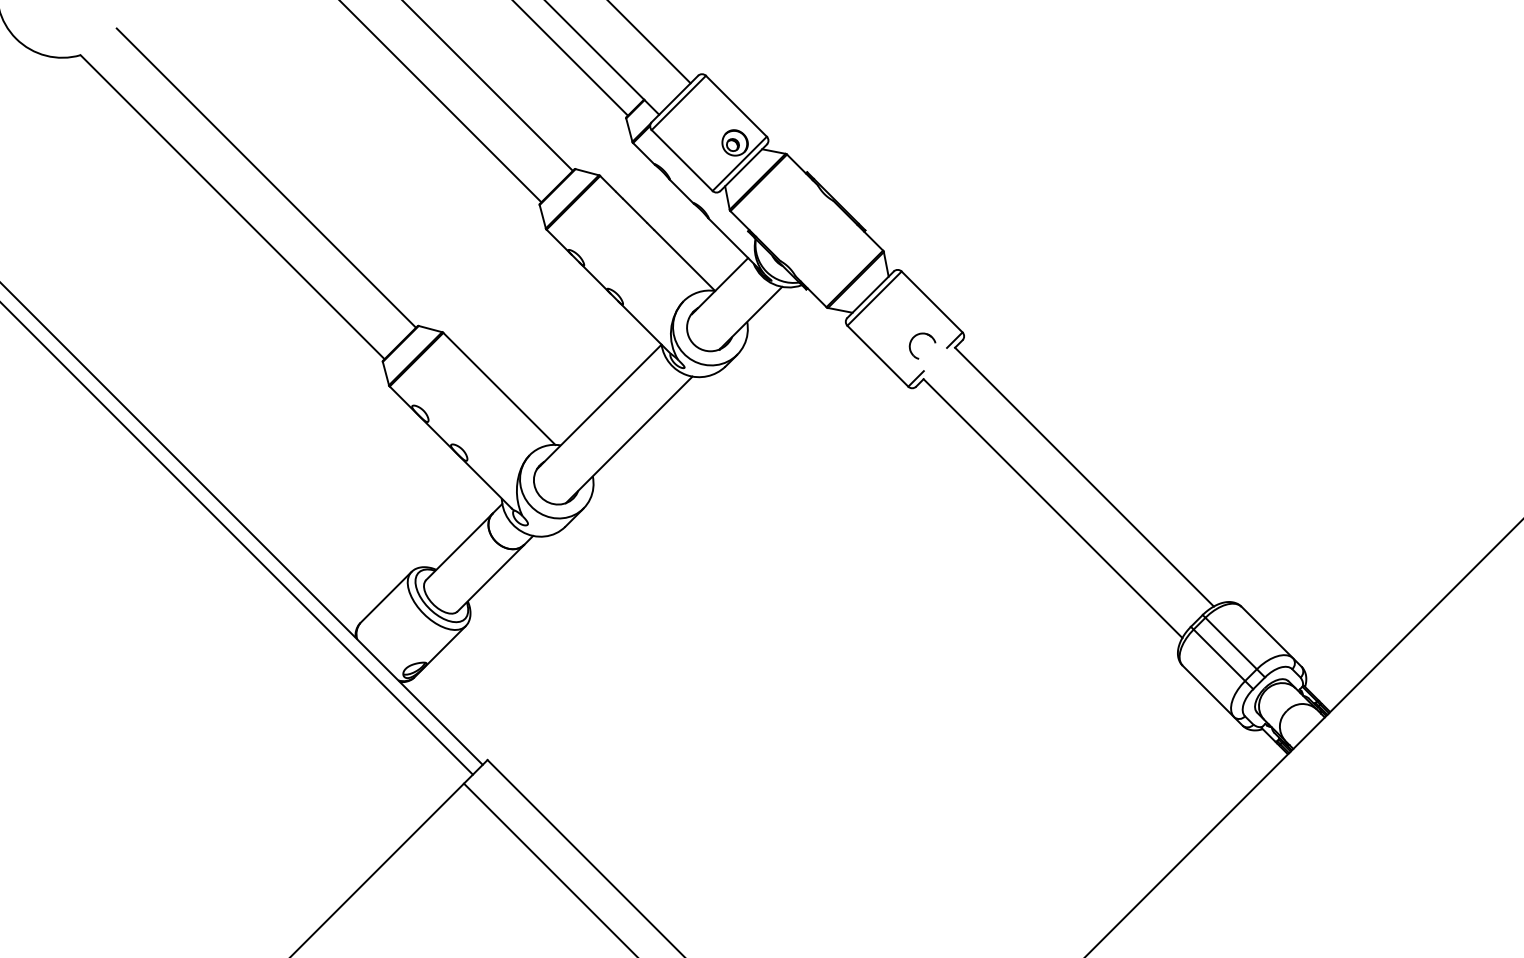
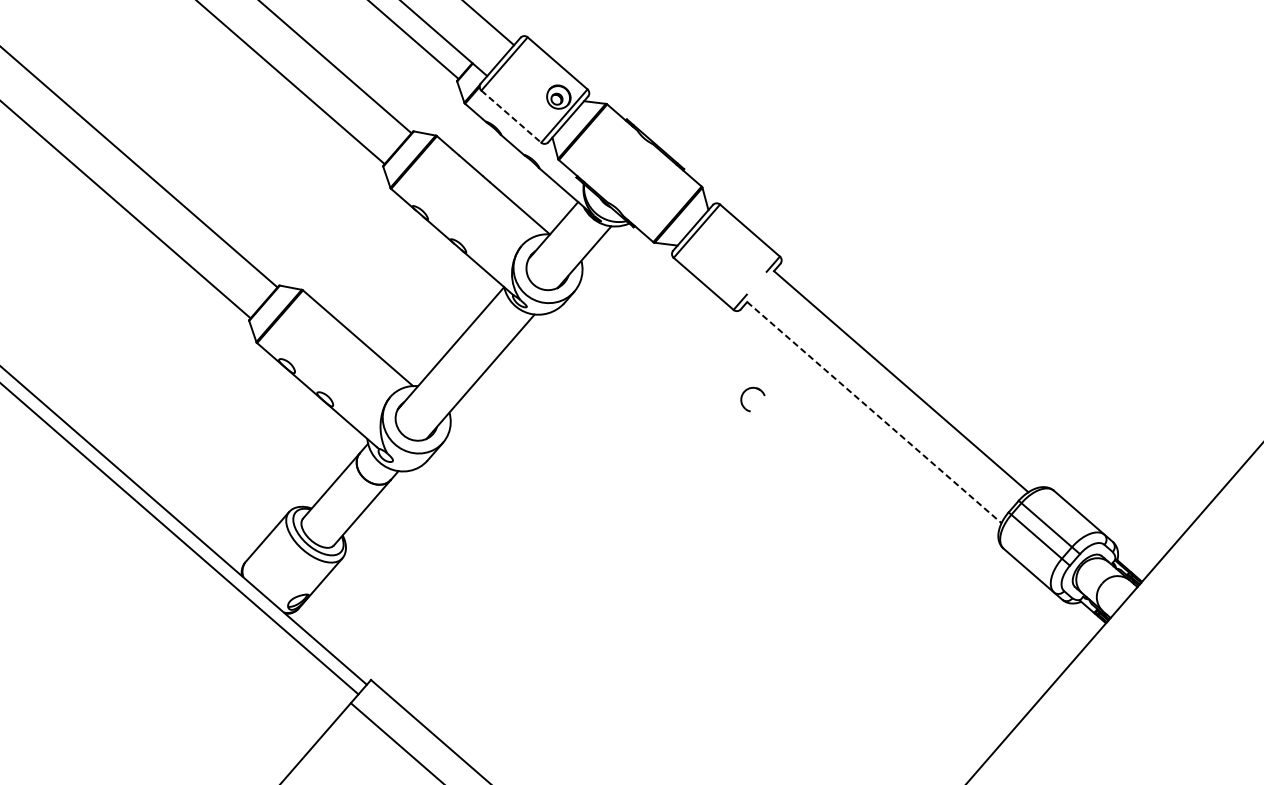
line: (682, 160) -> (511, 116), solid -> dashed
part: (918, 335) -> (748, 389), moved
line: (1053, 509) -> (874, 413), solid -> dashed

